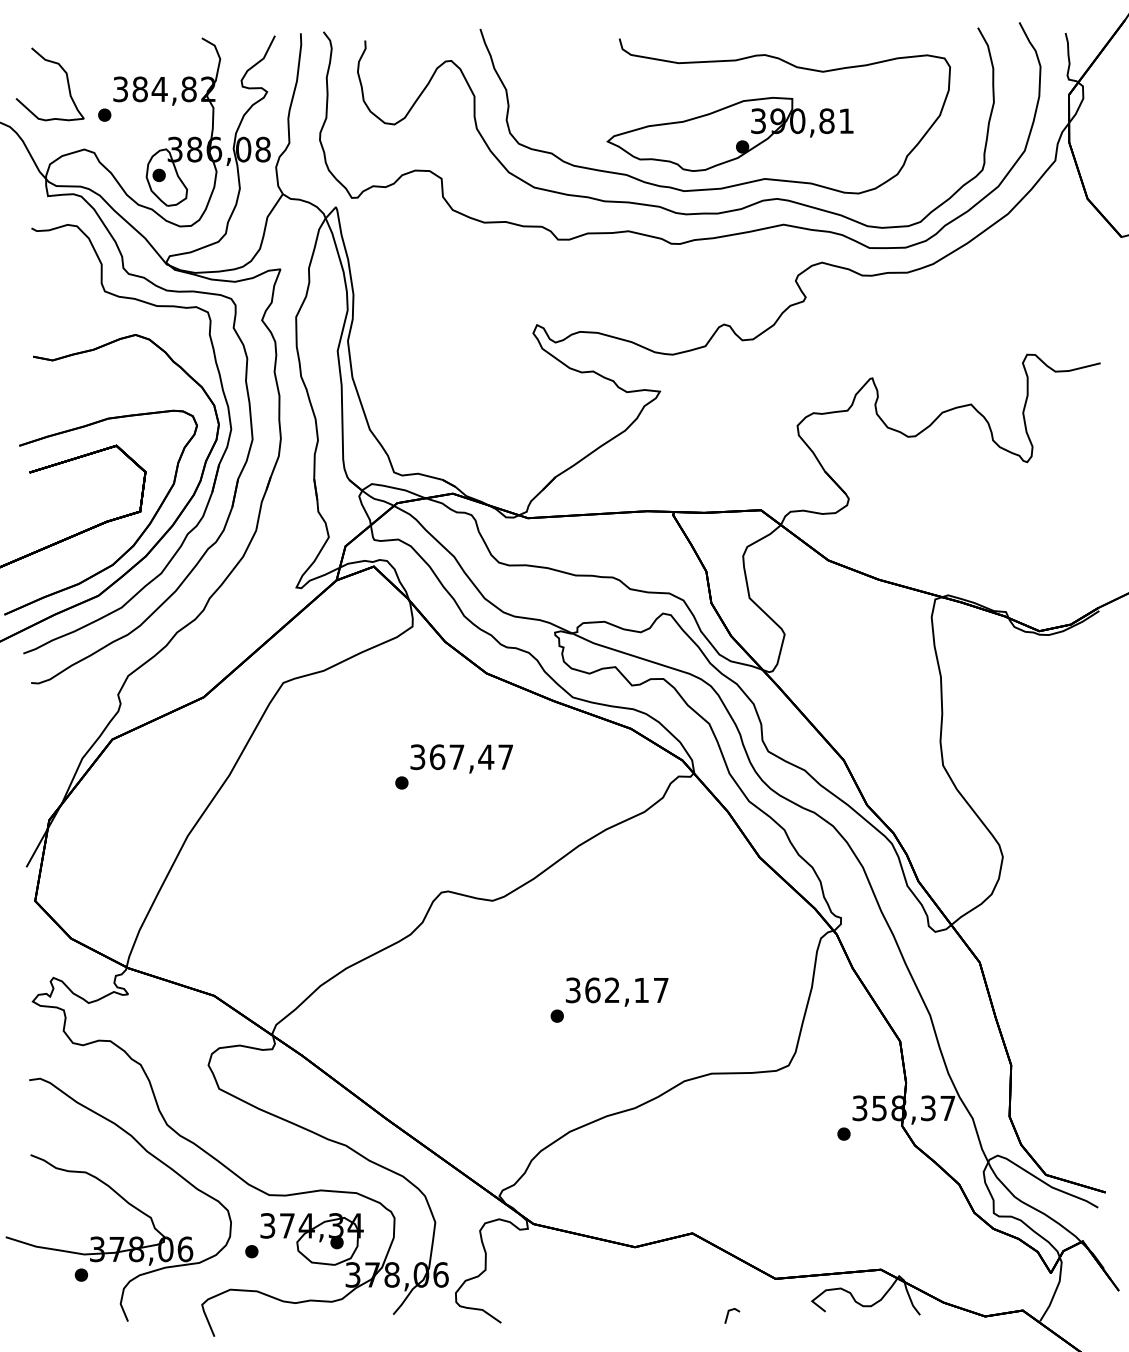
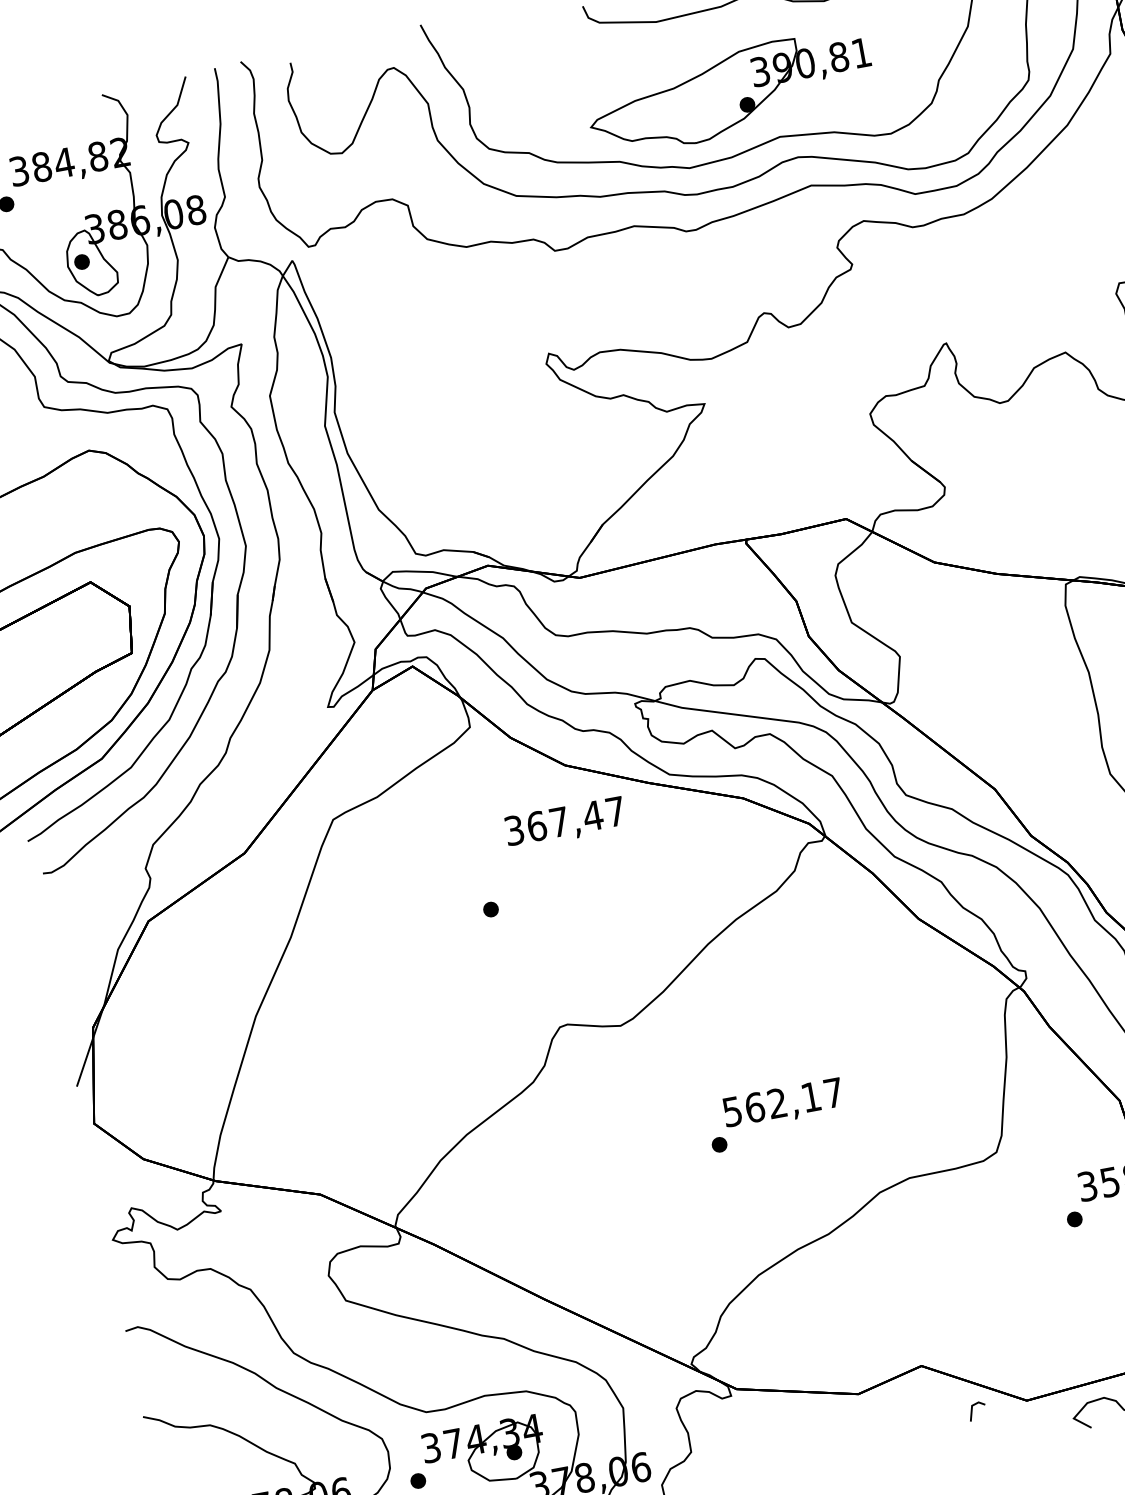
text: (461, 758) -> (564, 822), moved
text: (573, 989) -> (732, 1110), 362,17 -> 562,17
line: (728, 1315) -> (972, 1411), moved

